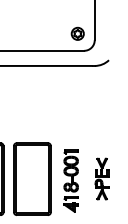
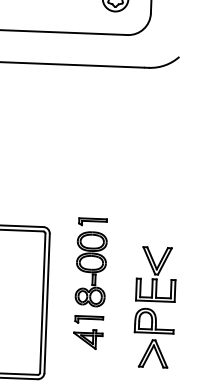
part: (101, 178) -> (153, 306), size x1.4
part: (70, 180) -> (89, 282), moved

